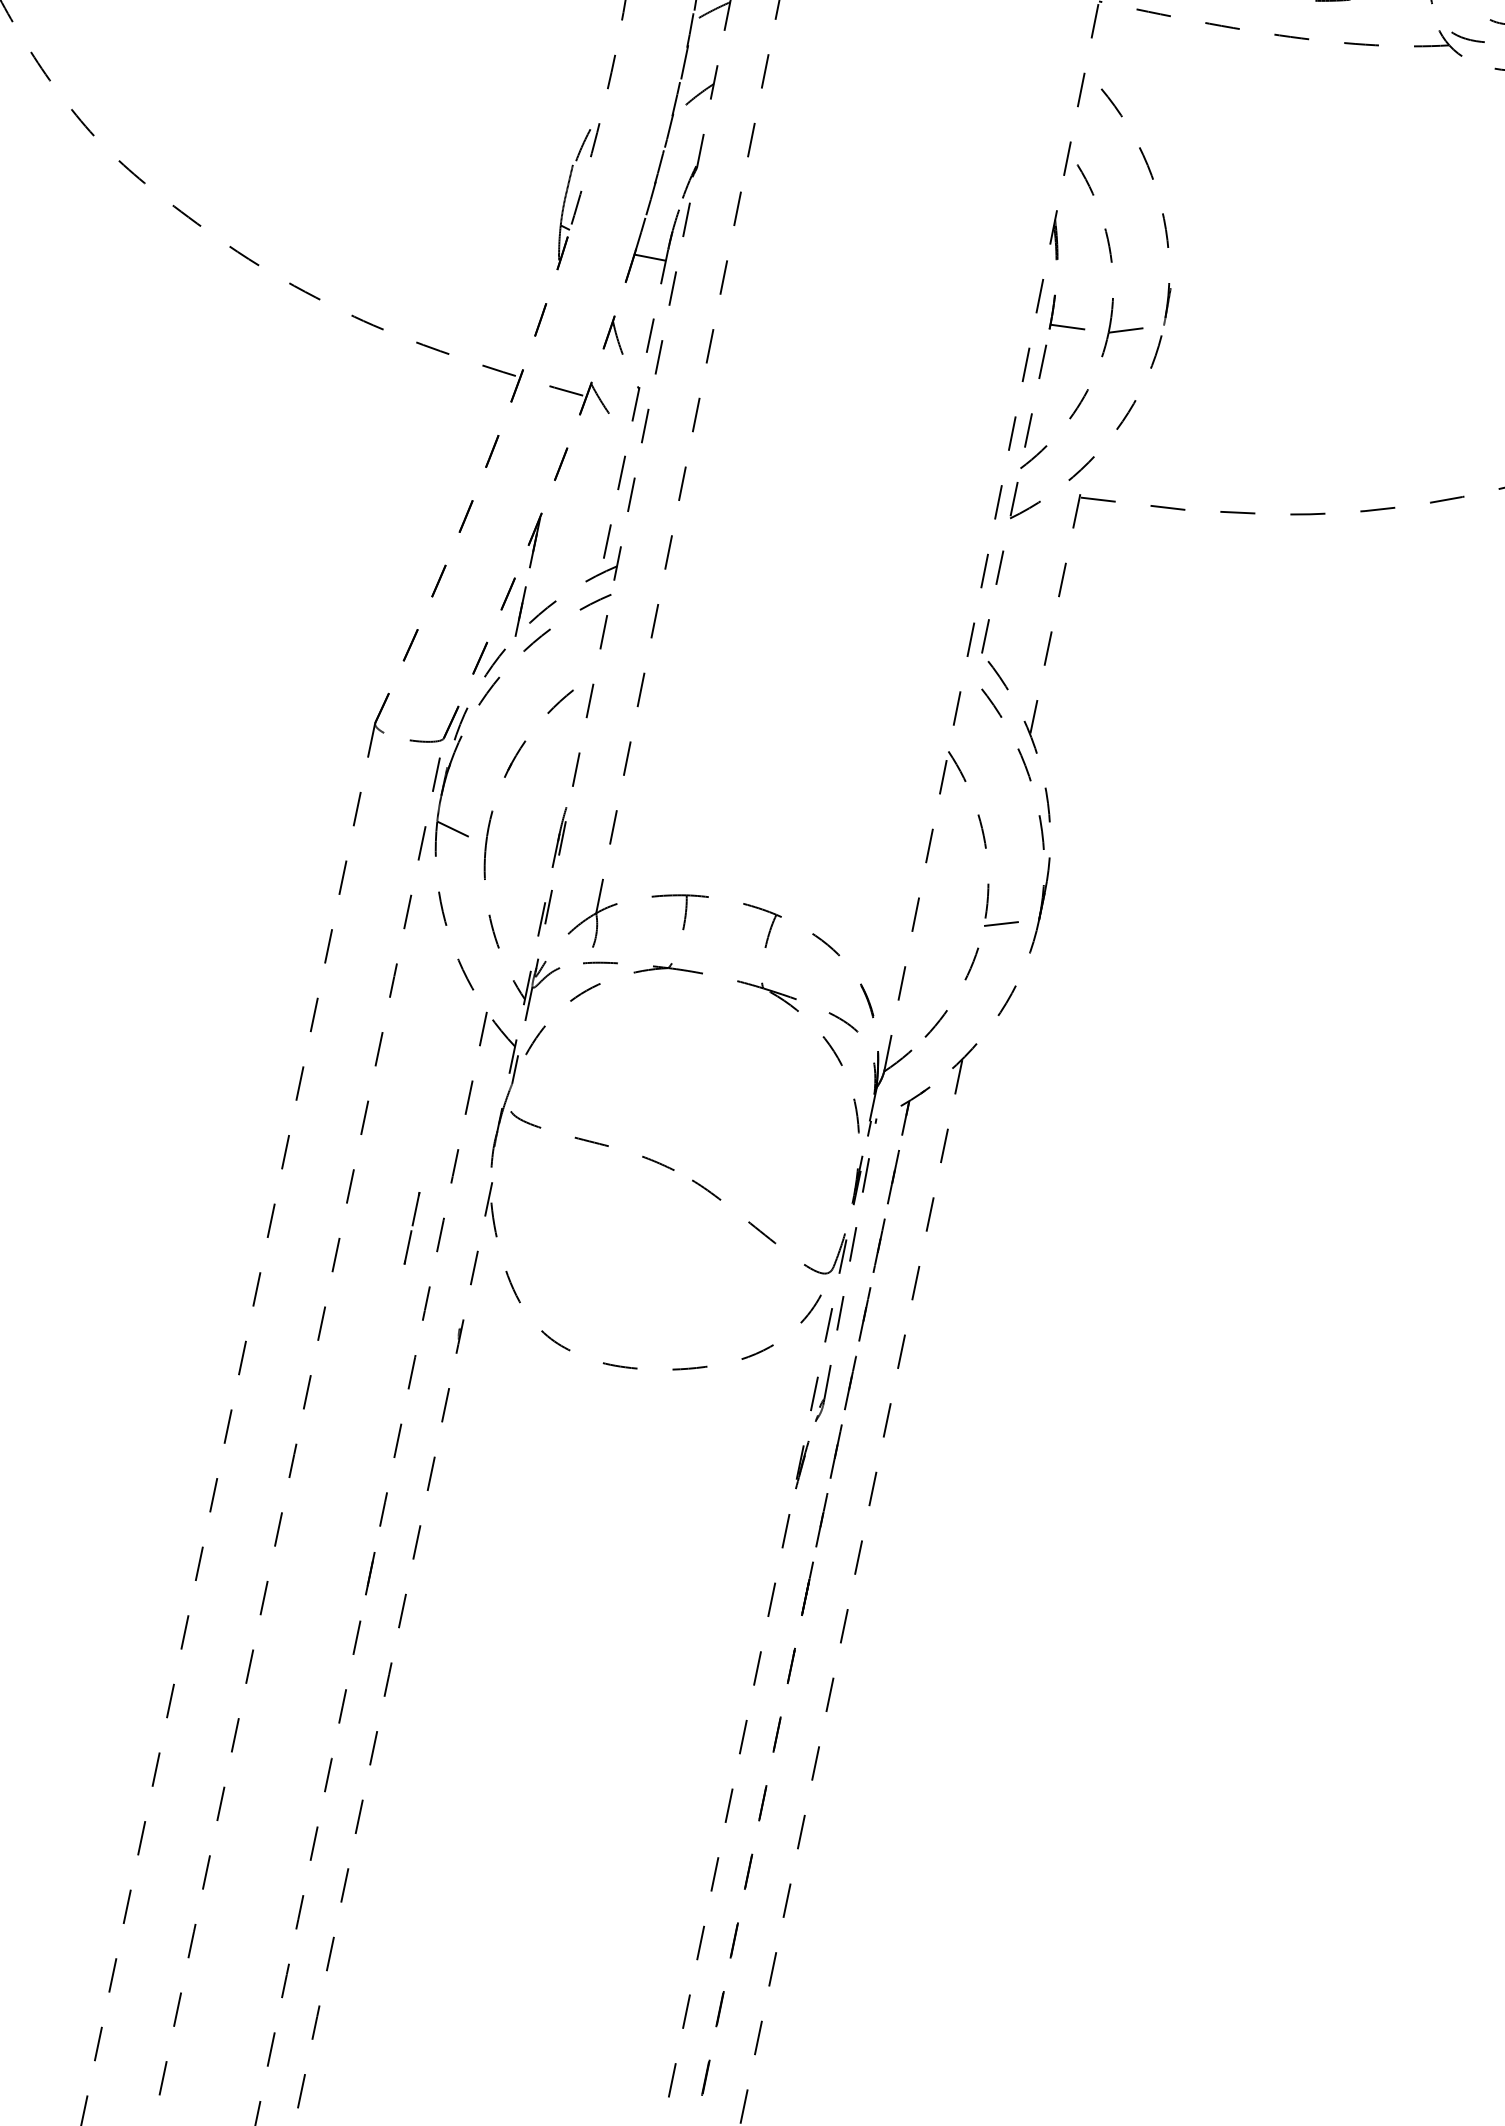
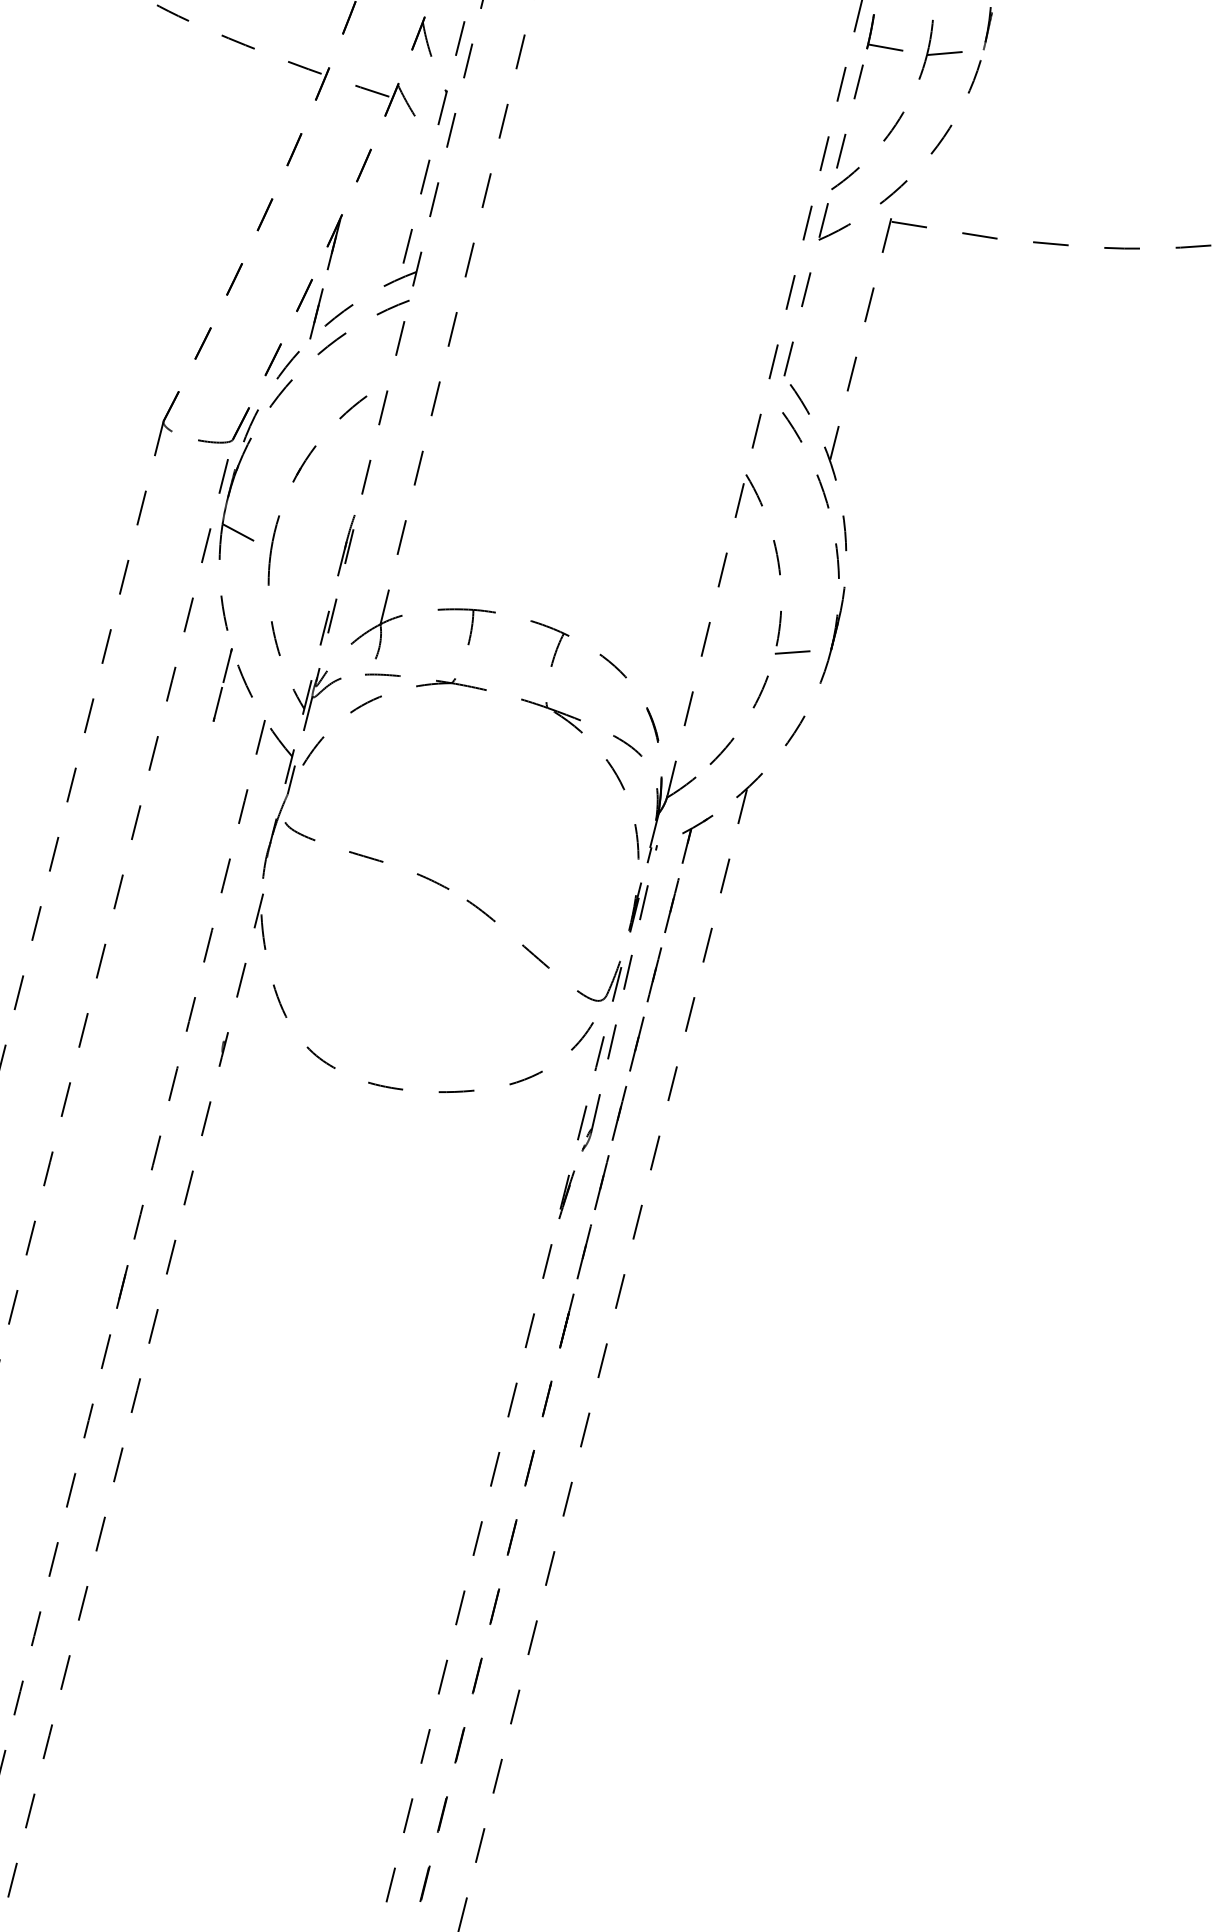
line: (411, 1230) -> (222, 687), moved

